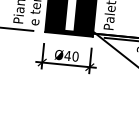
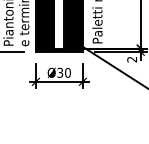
text: (68, 55) -> (60, 72), Ø40 -> Ø30

